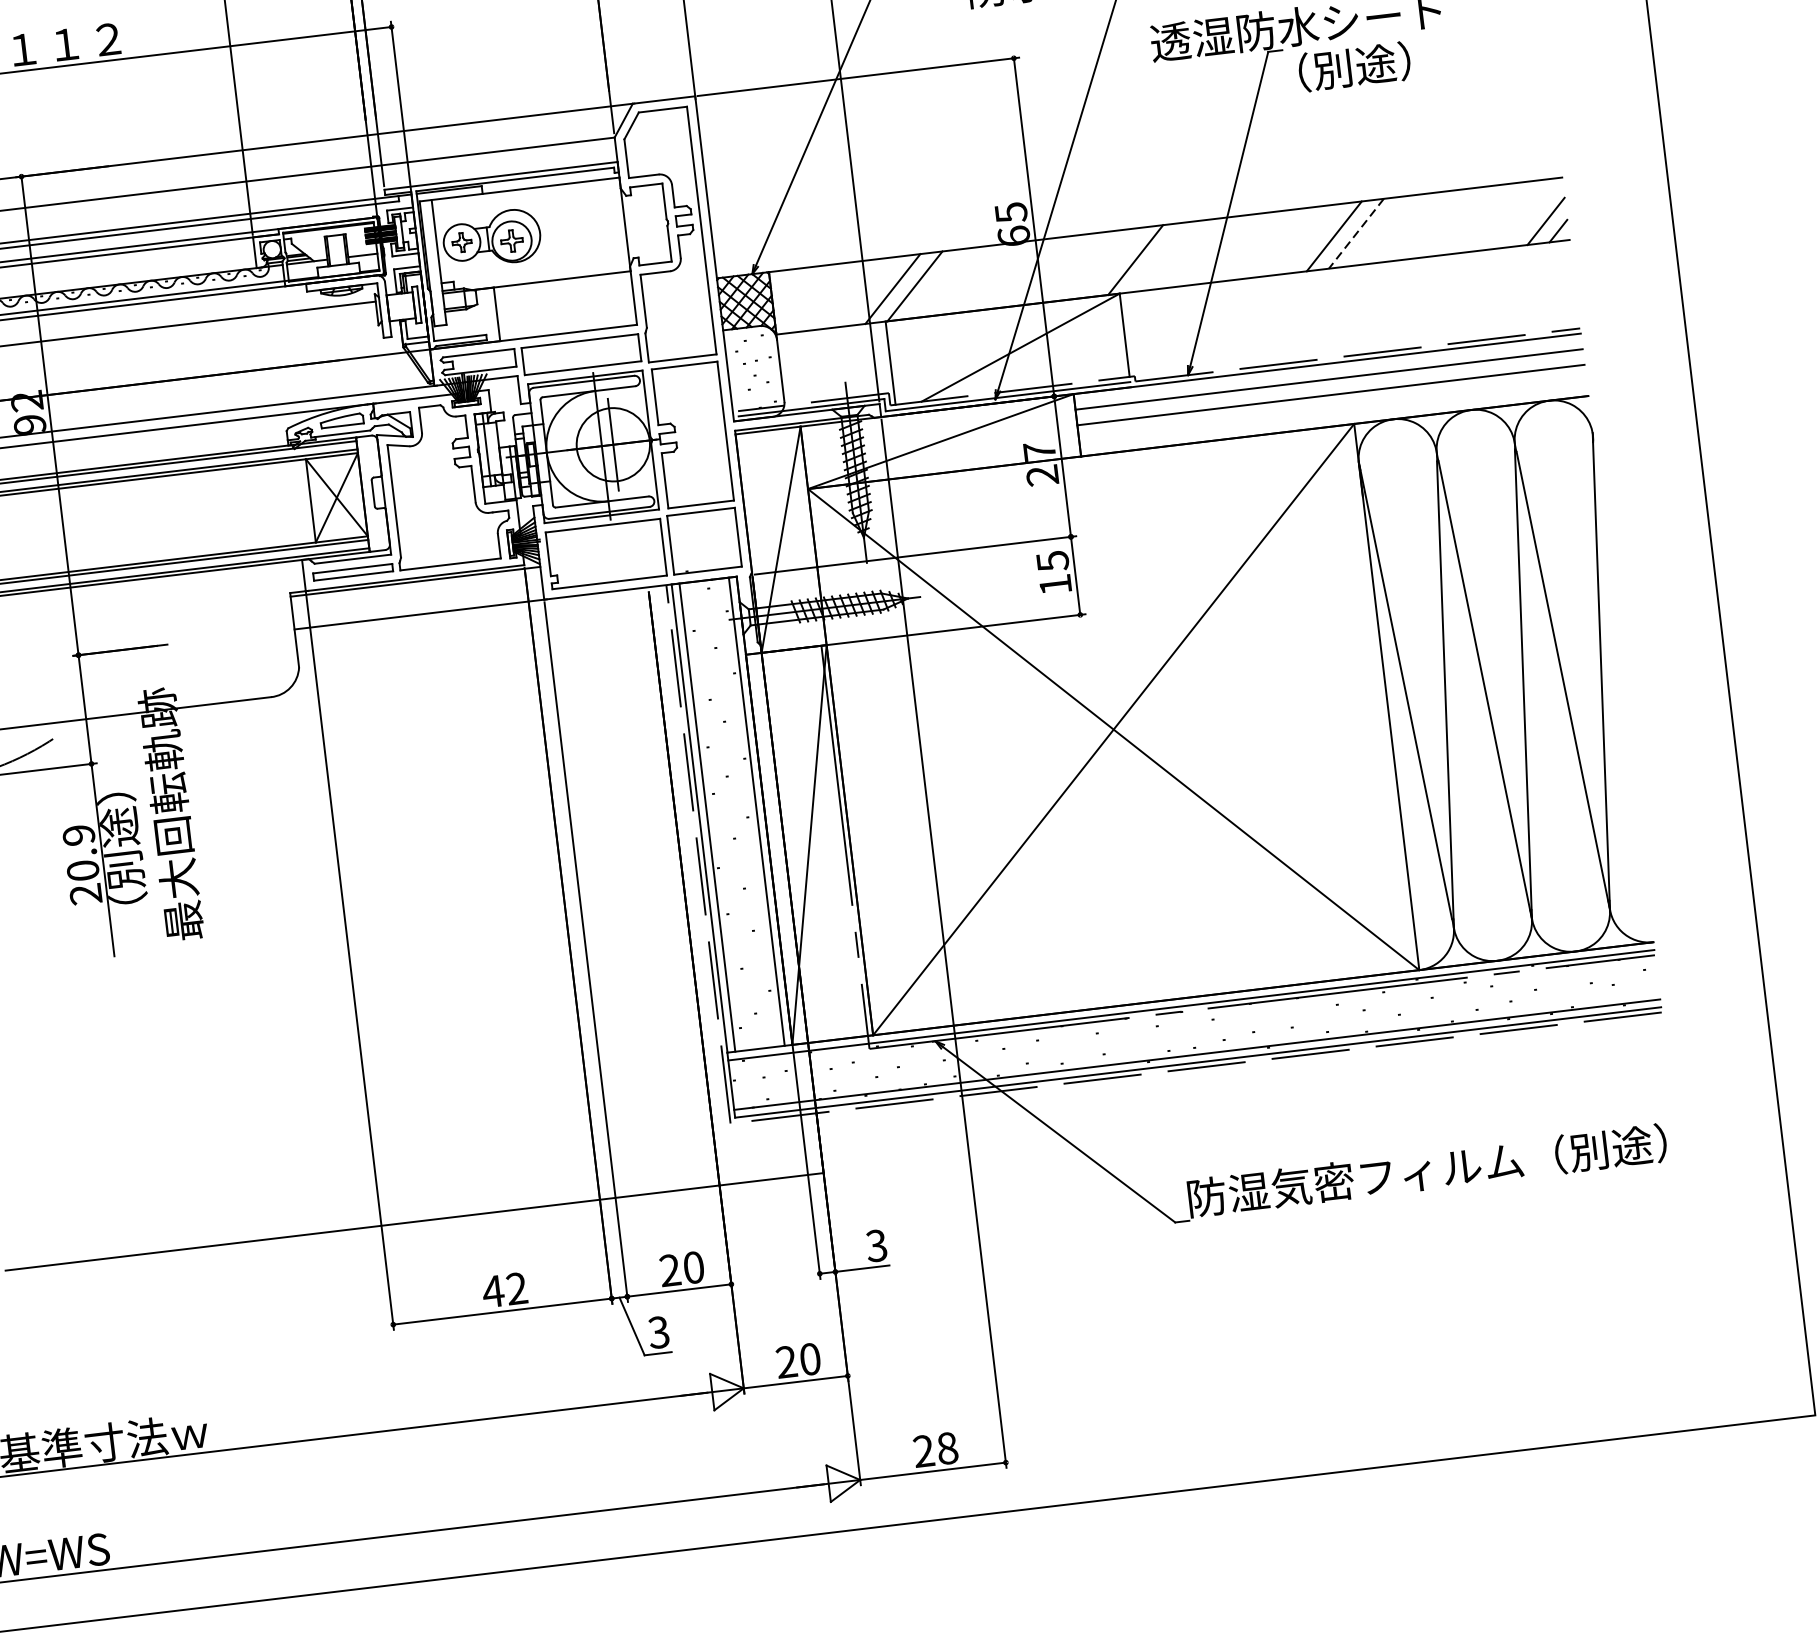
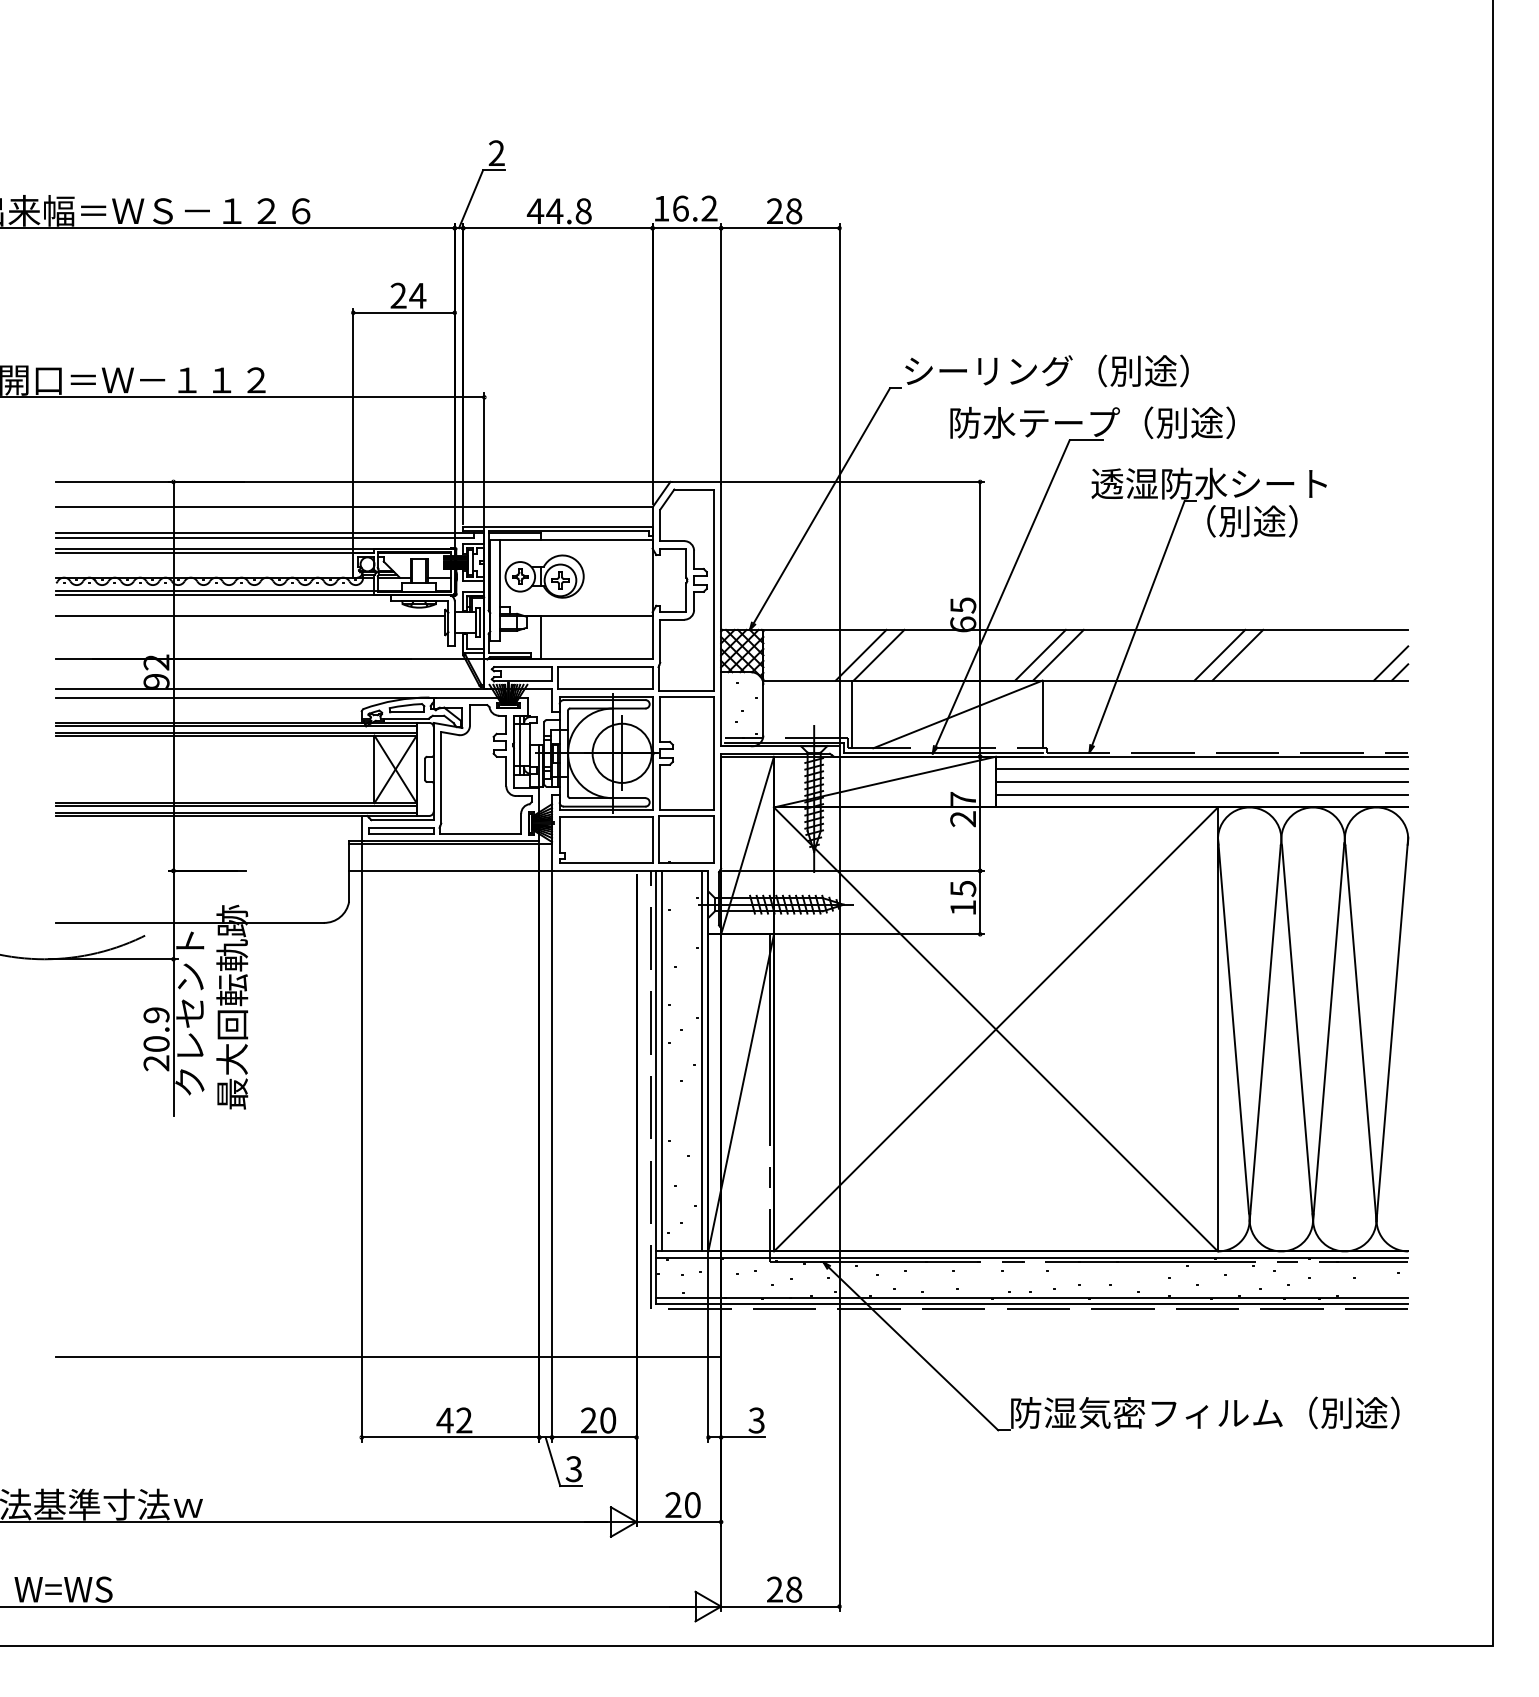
line: (1355, 234) -> (1237, 655), dashed -> solid
line: (1113, 261) -> (1040, 654), added
line: (1332, 410) -> (1201, 794), added
text: (120, 828) -> (190, 1013), （別途） -> クレセント

